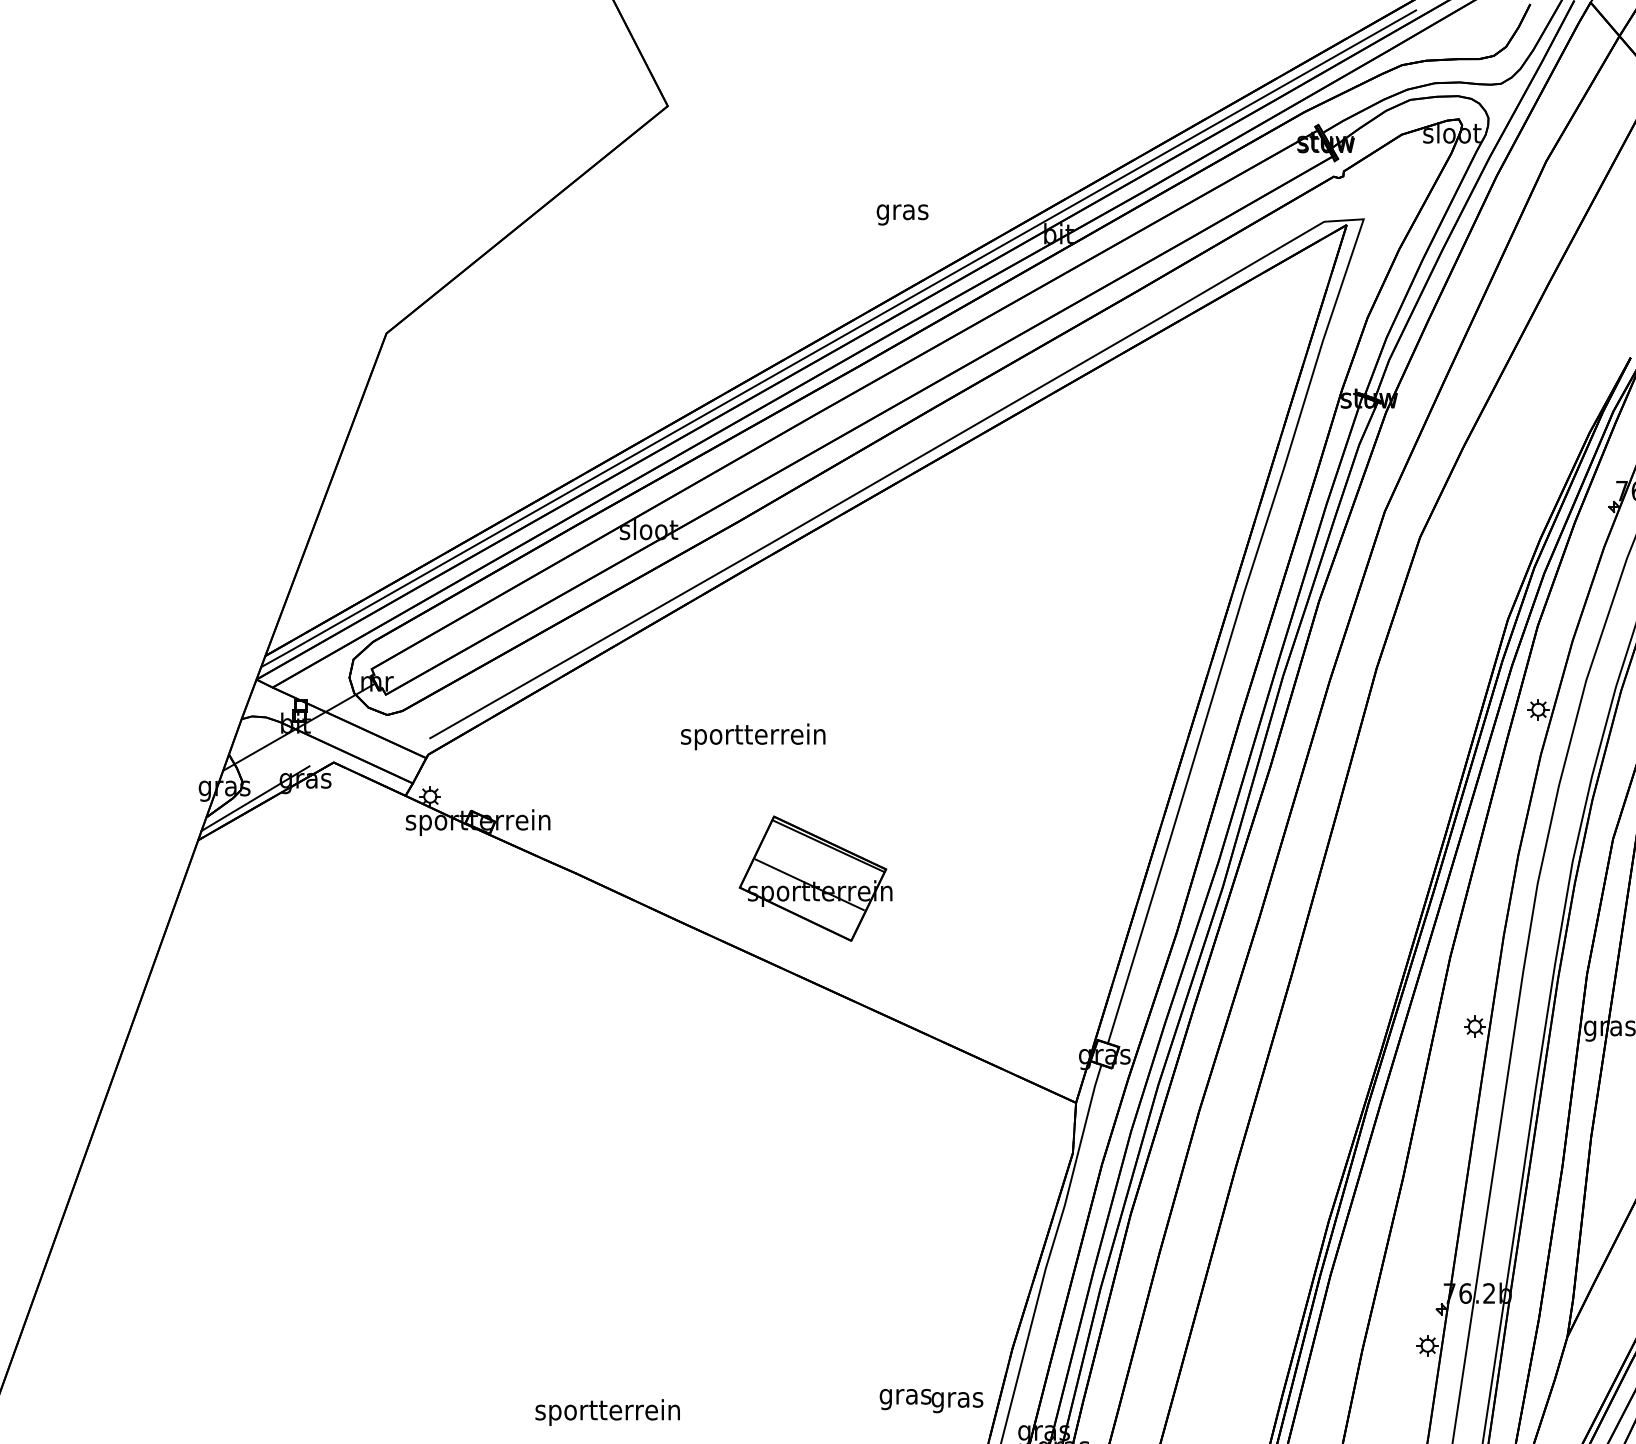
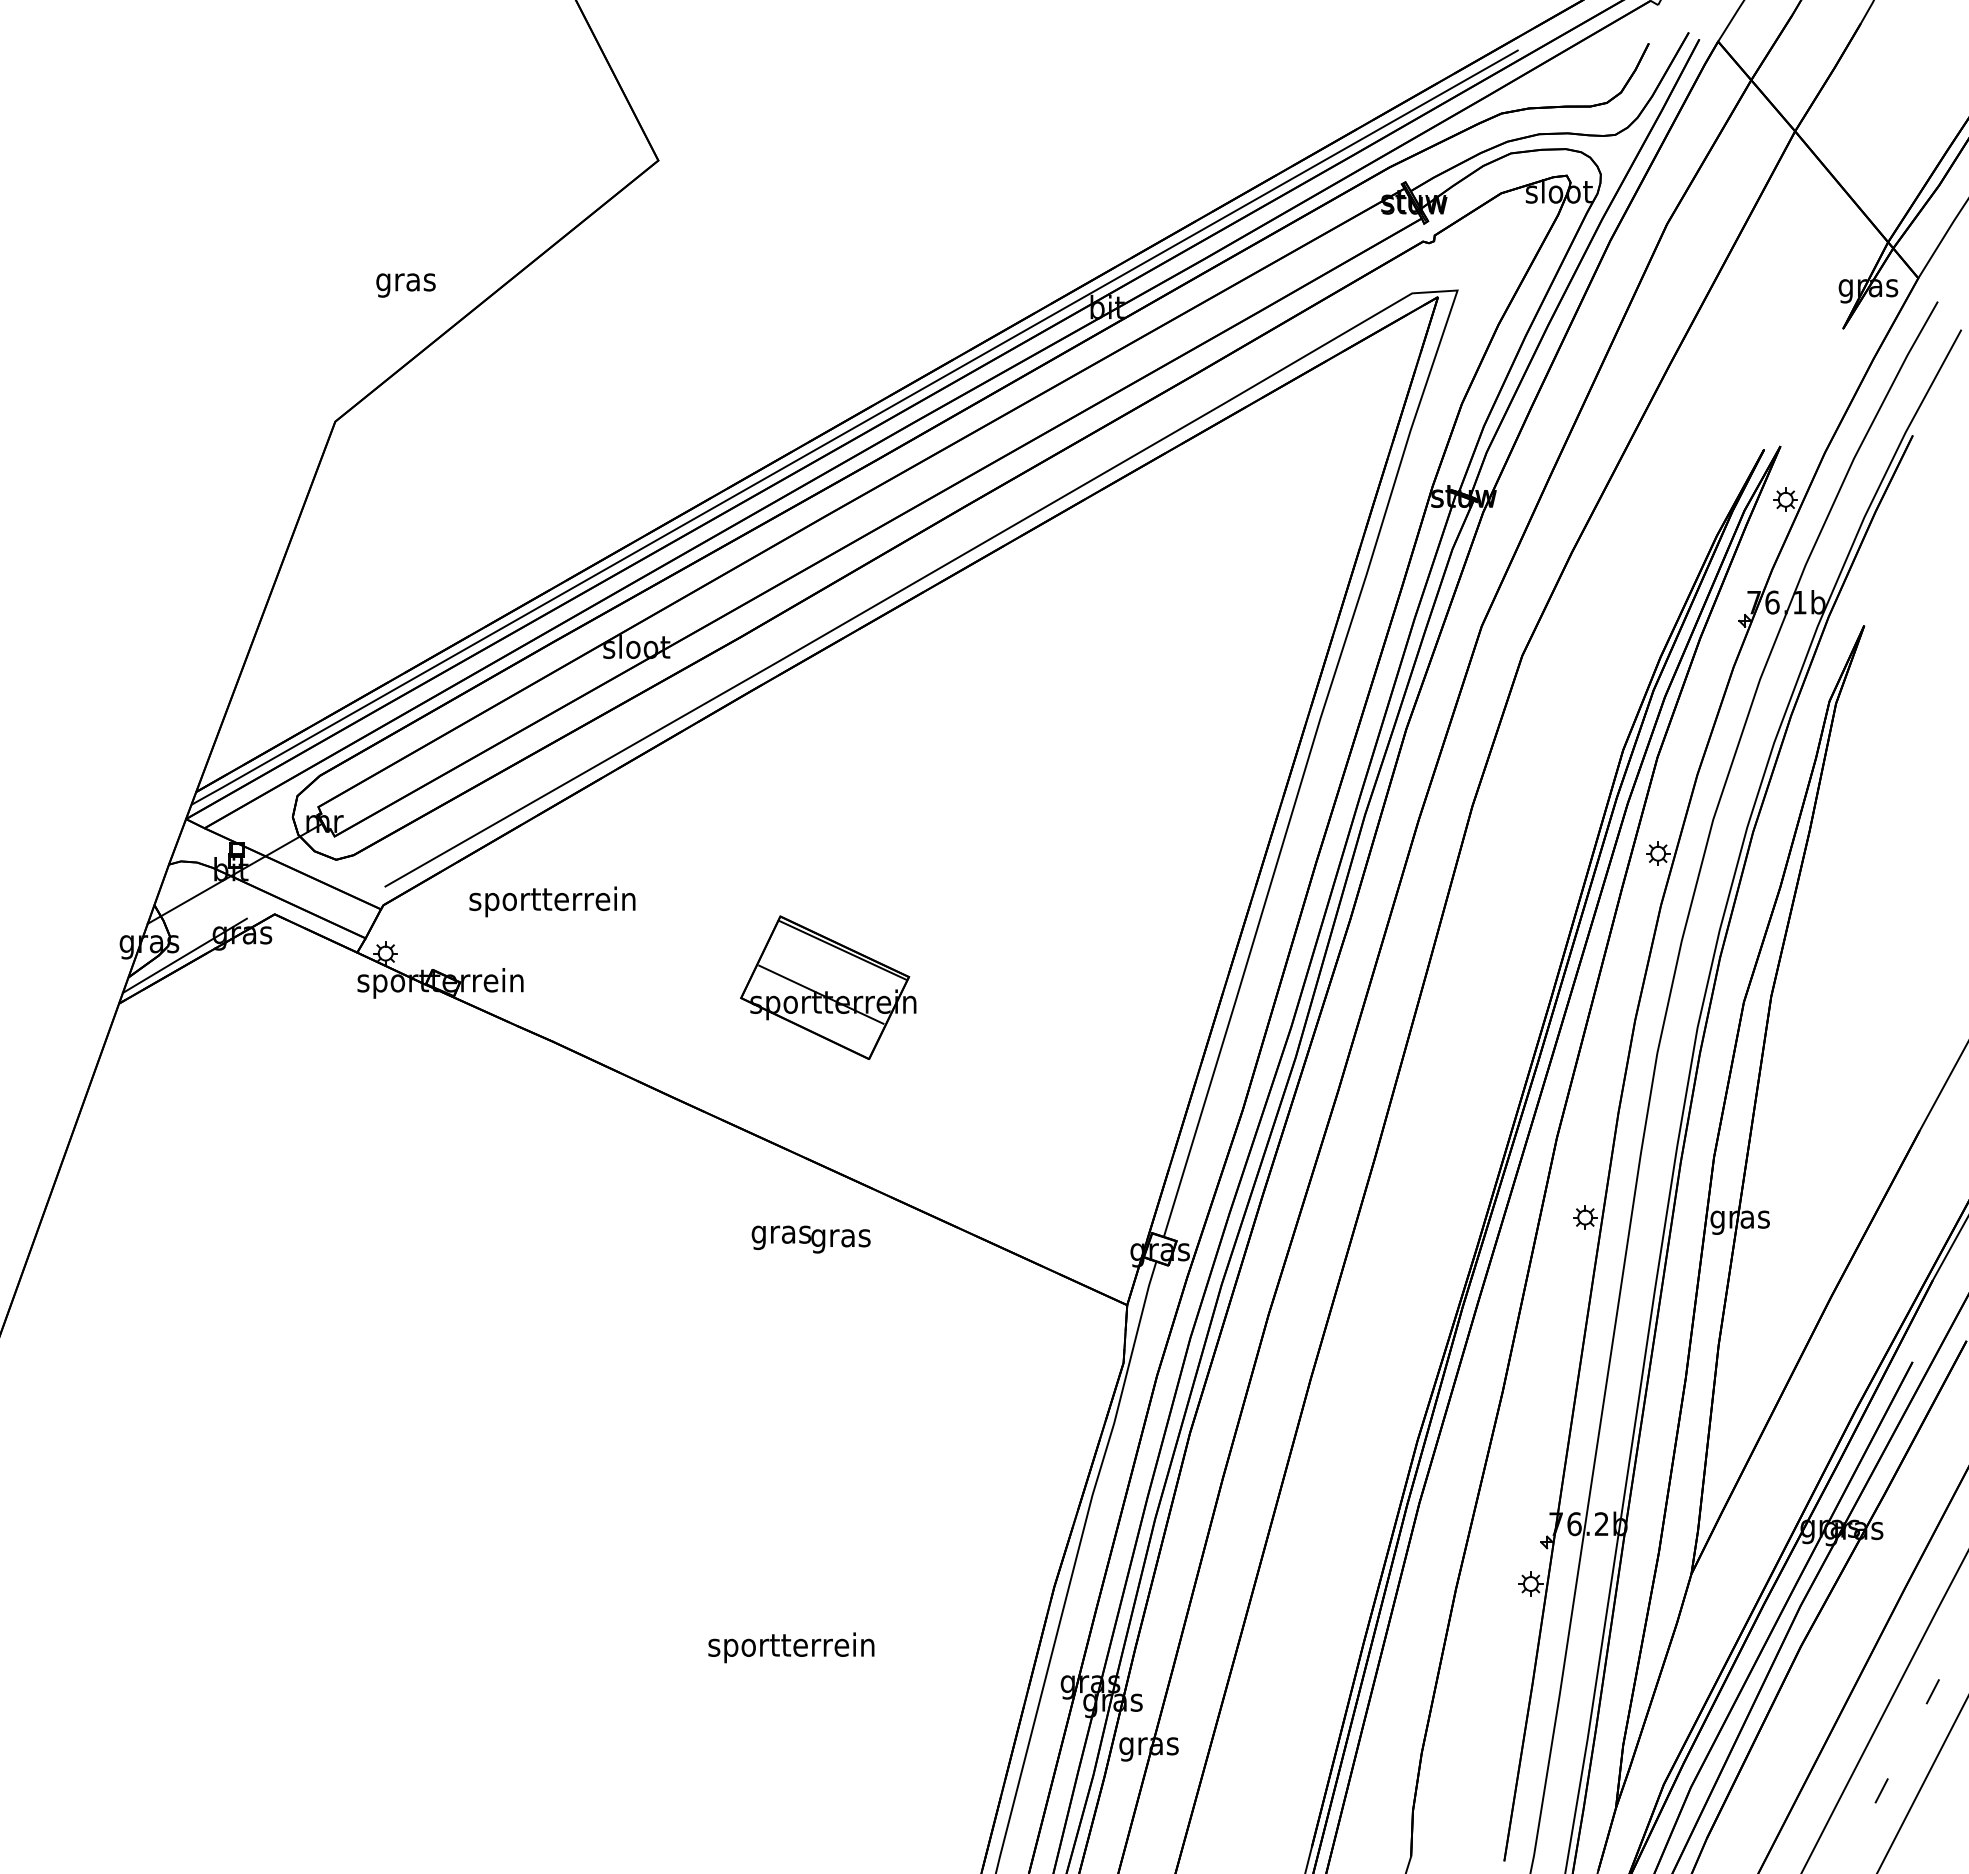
text: (902, 214) -> (405, 285), moved
text: (753, 736) -> (552, 901), moved
part: (815, 878) -> (828, 987), moved
text: (930, 1400) -> (810, 1239), moved
text: (607, 1412) -> (791, 1647), moved

